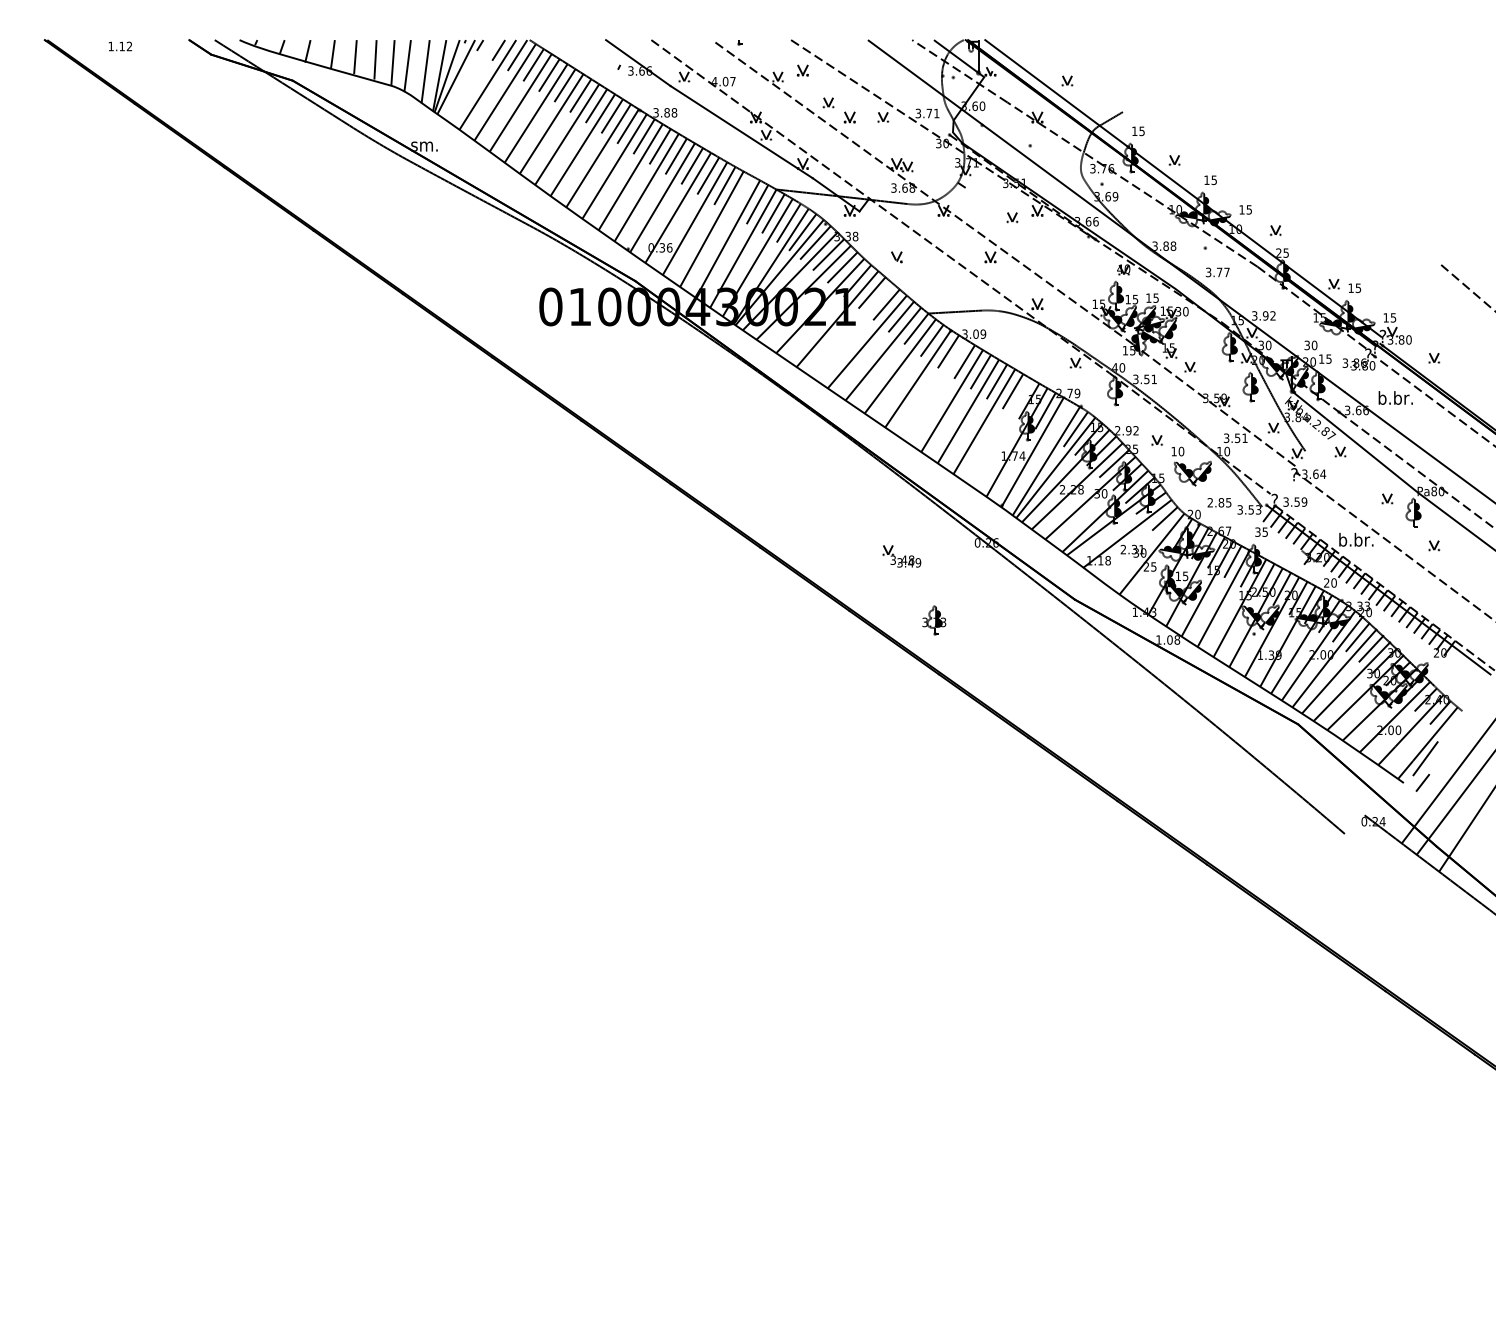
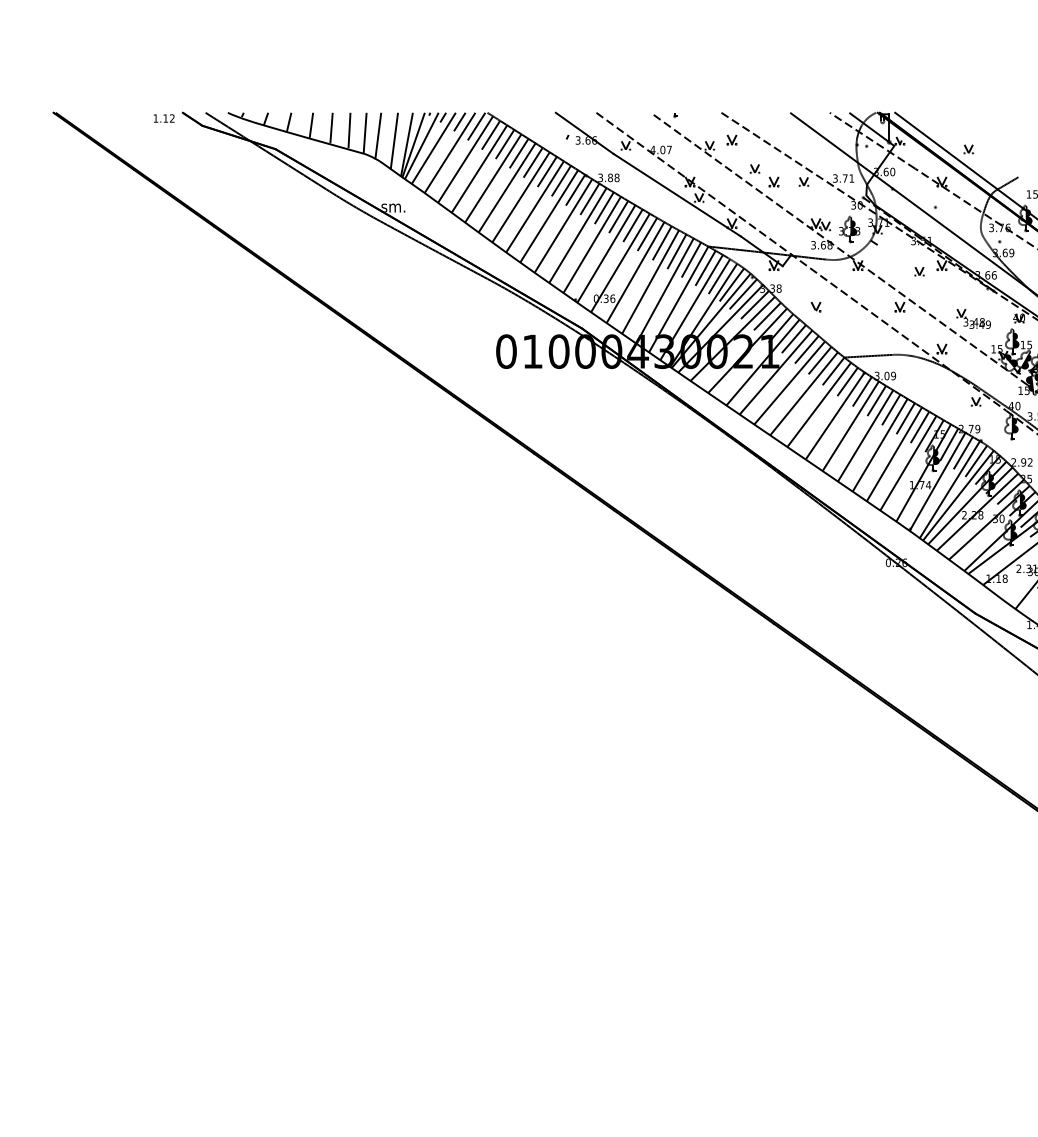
text: (119, 46) -> (163, 118), moved
line: (469, 79) -> (433, 148), added
line: (740, 195) -> (676, 251), added
line: (851, 330) -> (775, 372), added
line: (935, 390) -> (850, 426), added
line: (1061, 420) -> (963, 453), added
line: (999, 431) -> (907, 463), added
part: (901, 556) -> (973, 319), moved
part: (934, 620) -> (849, 229), moved

